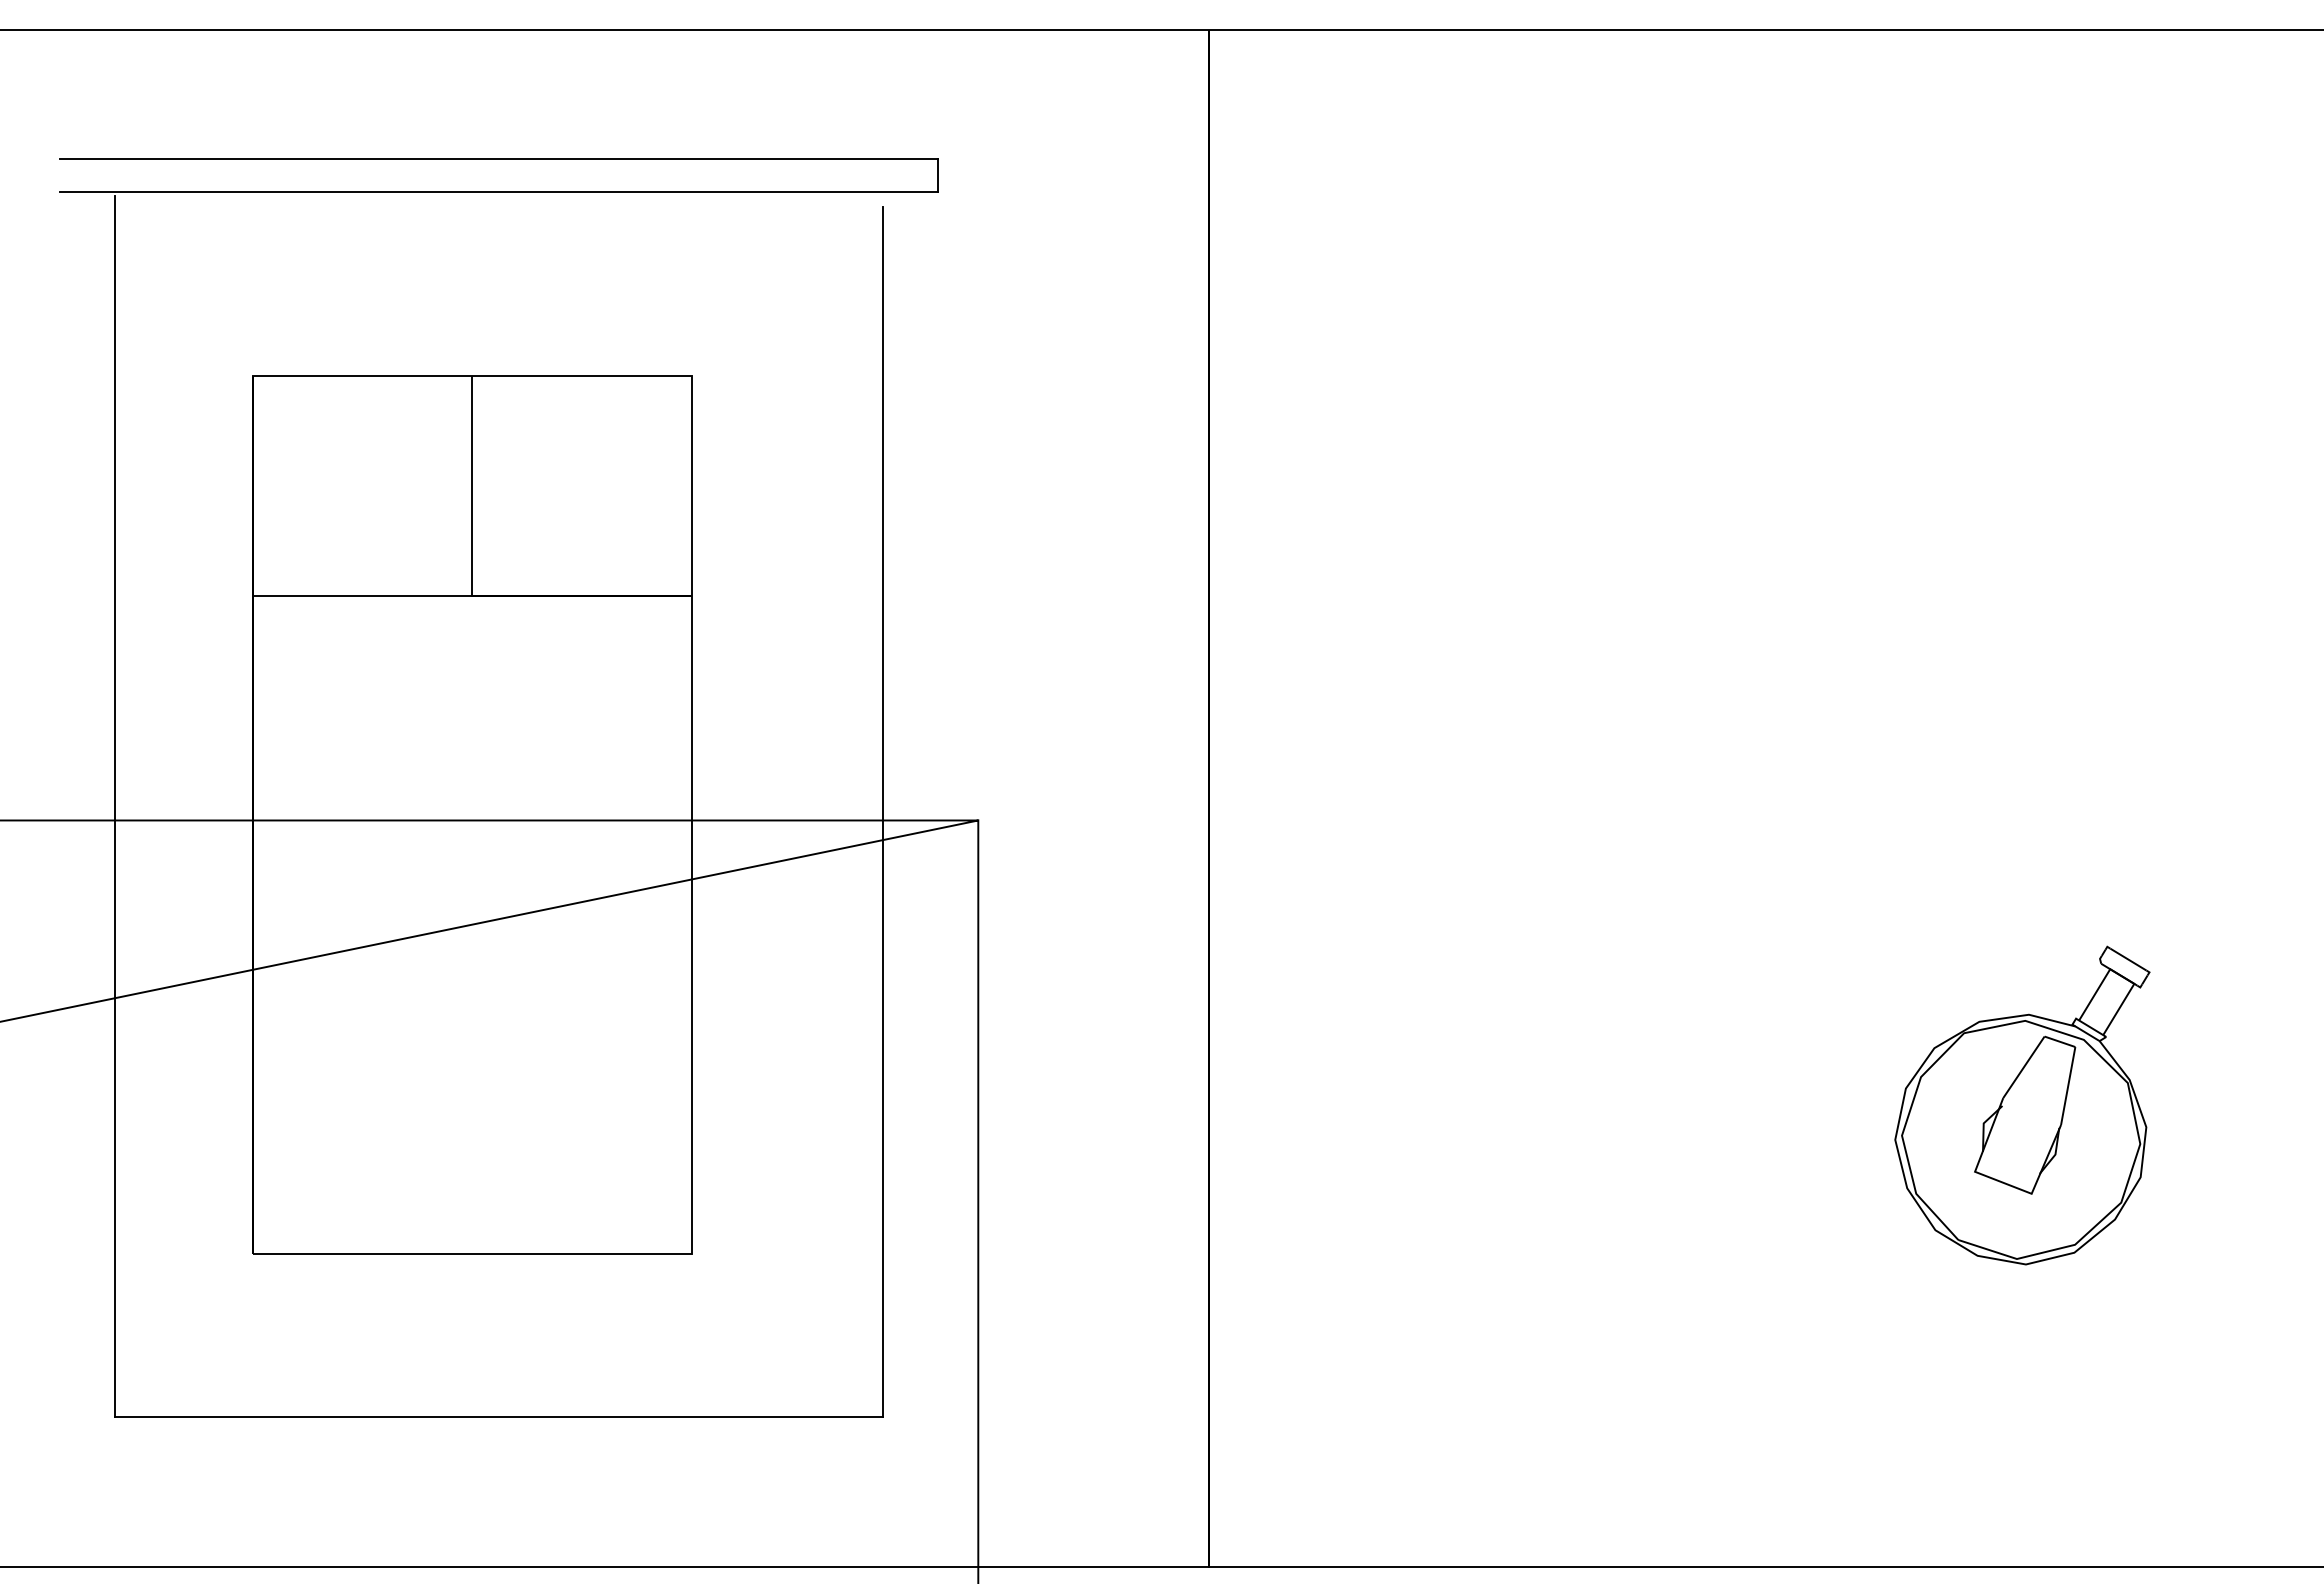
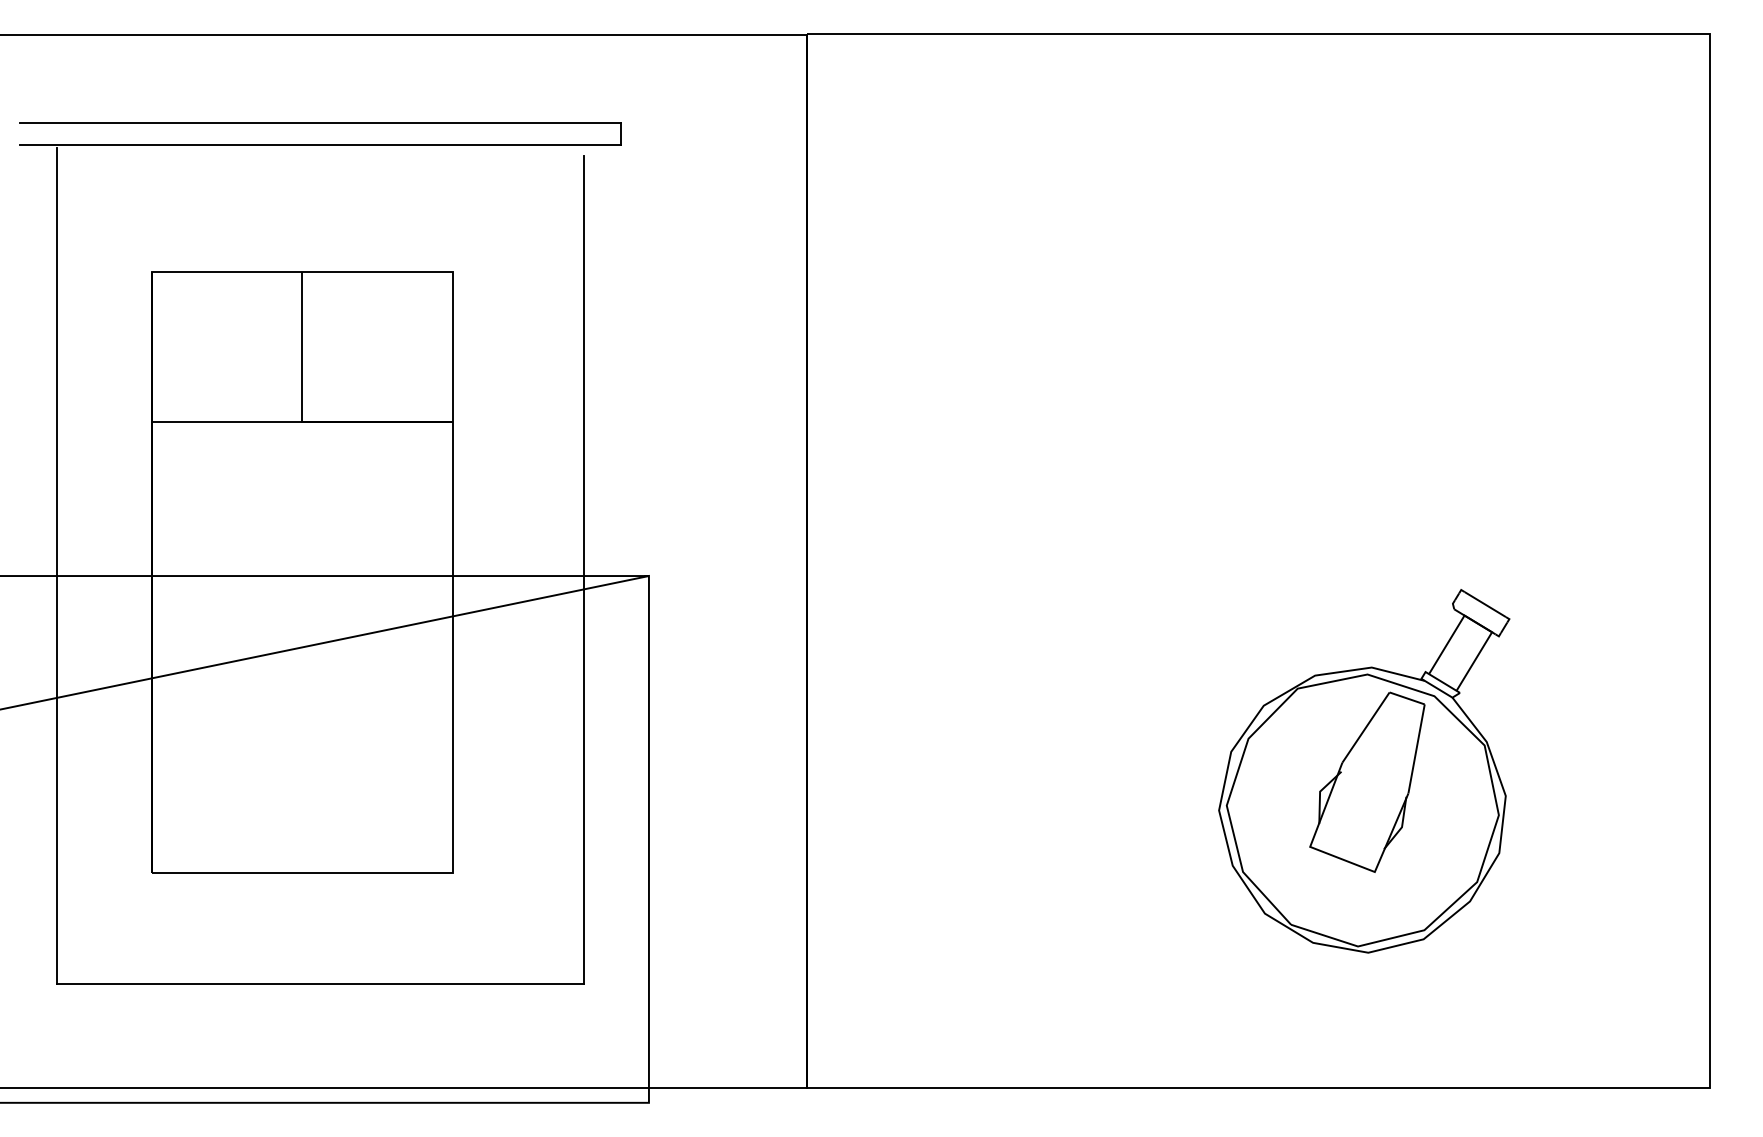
part: (2022, 1105) -> (1364, 771), size x1.67

